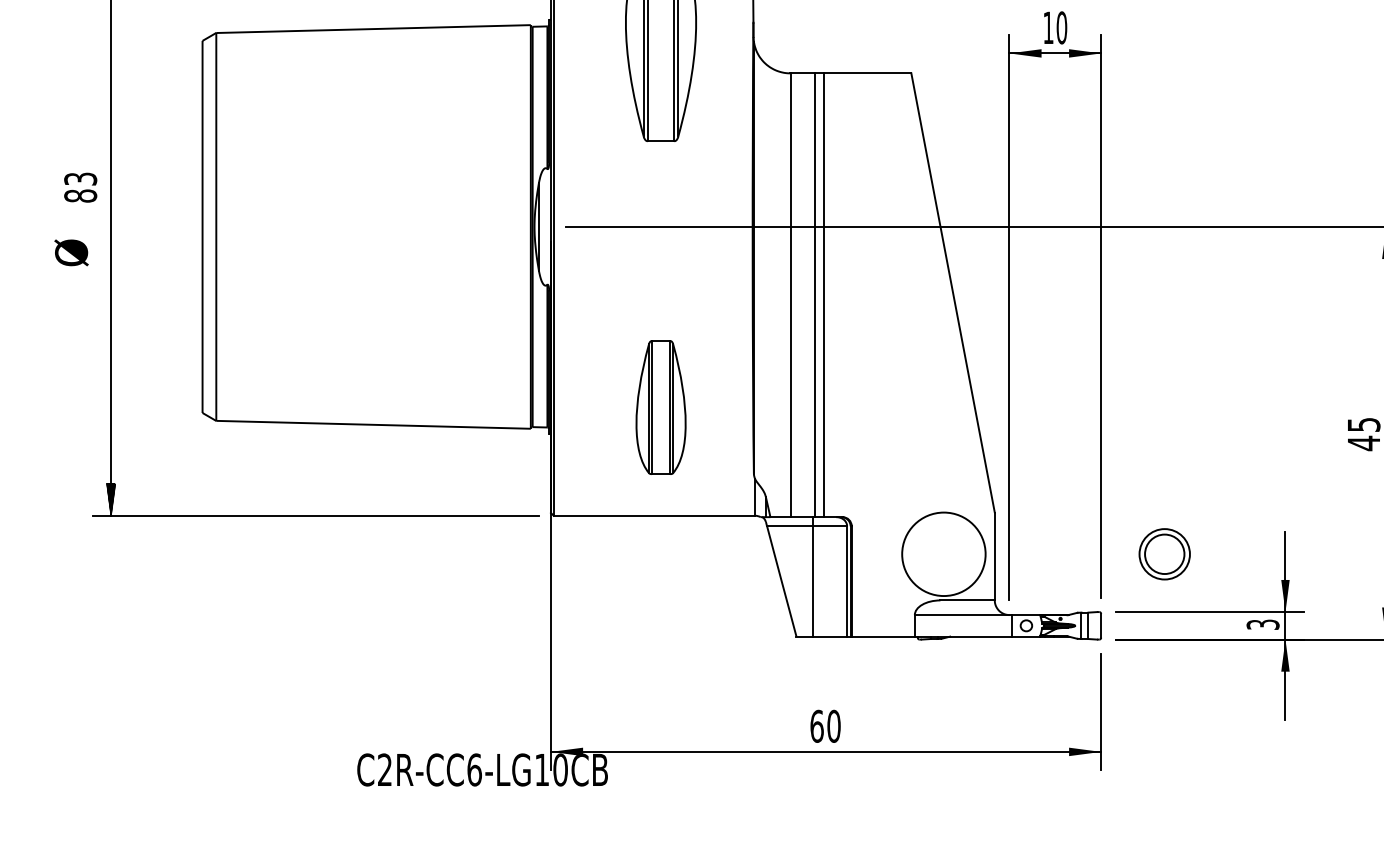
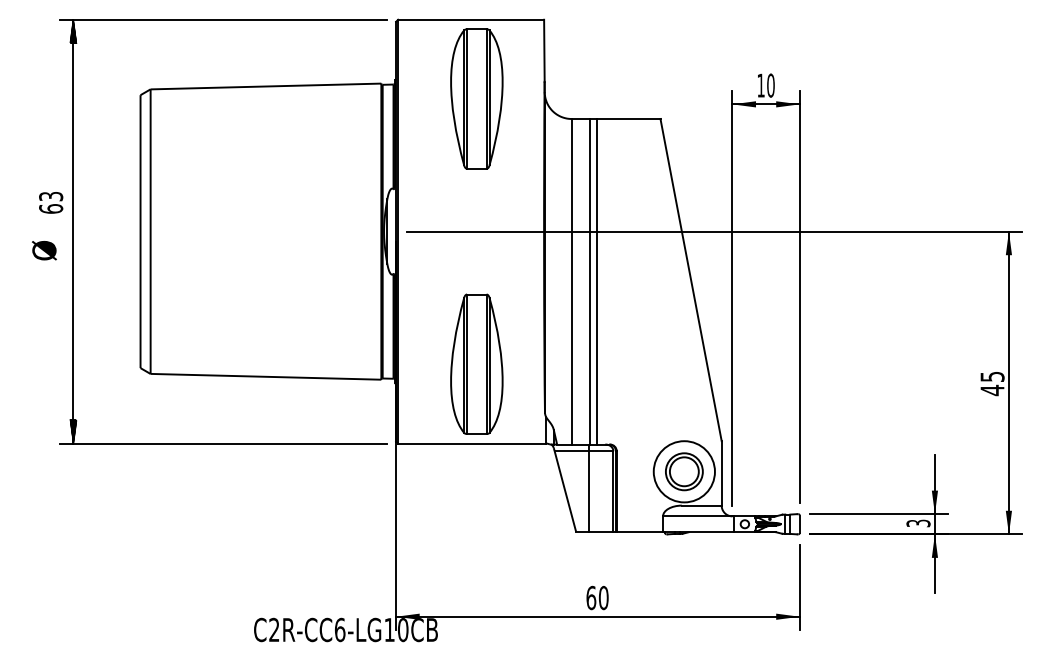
text: (79, 195) -> (50, 208), 83 -> 63
part: (660, 406) -> (476, 363), size x1.43
part: (1164, 553) -> (684, 471), moved

